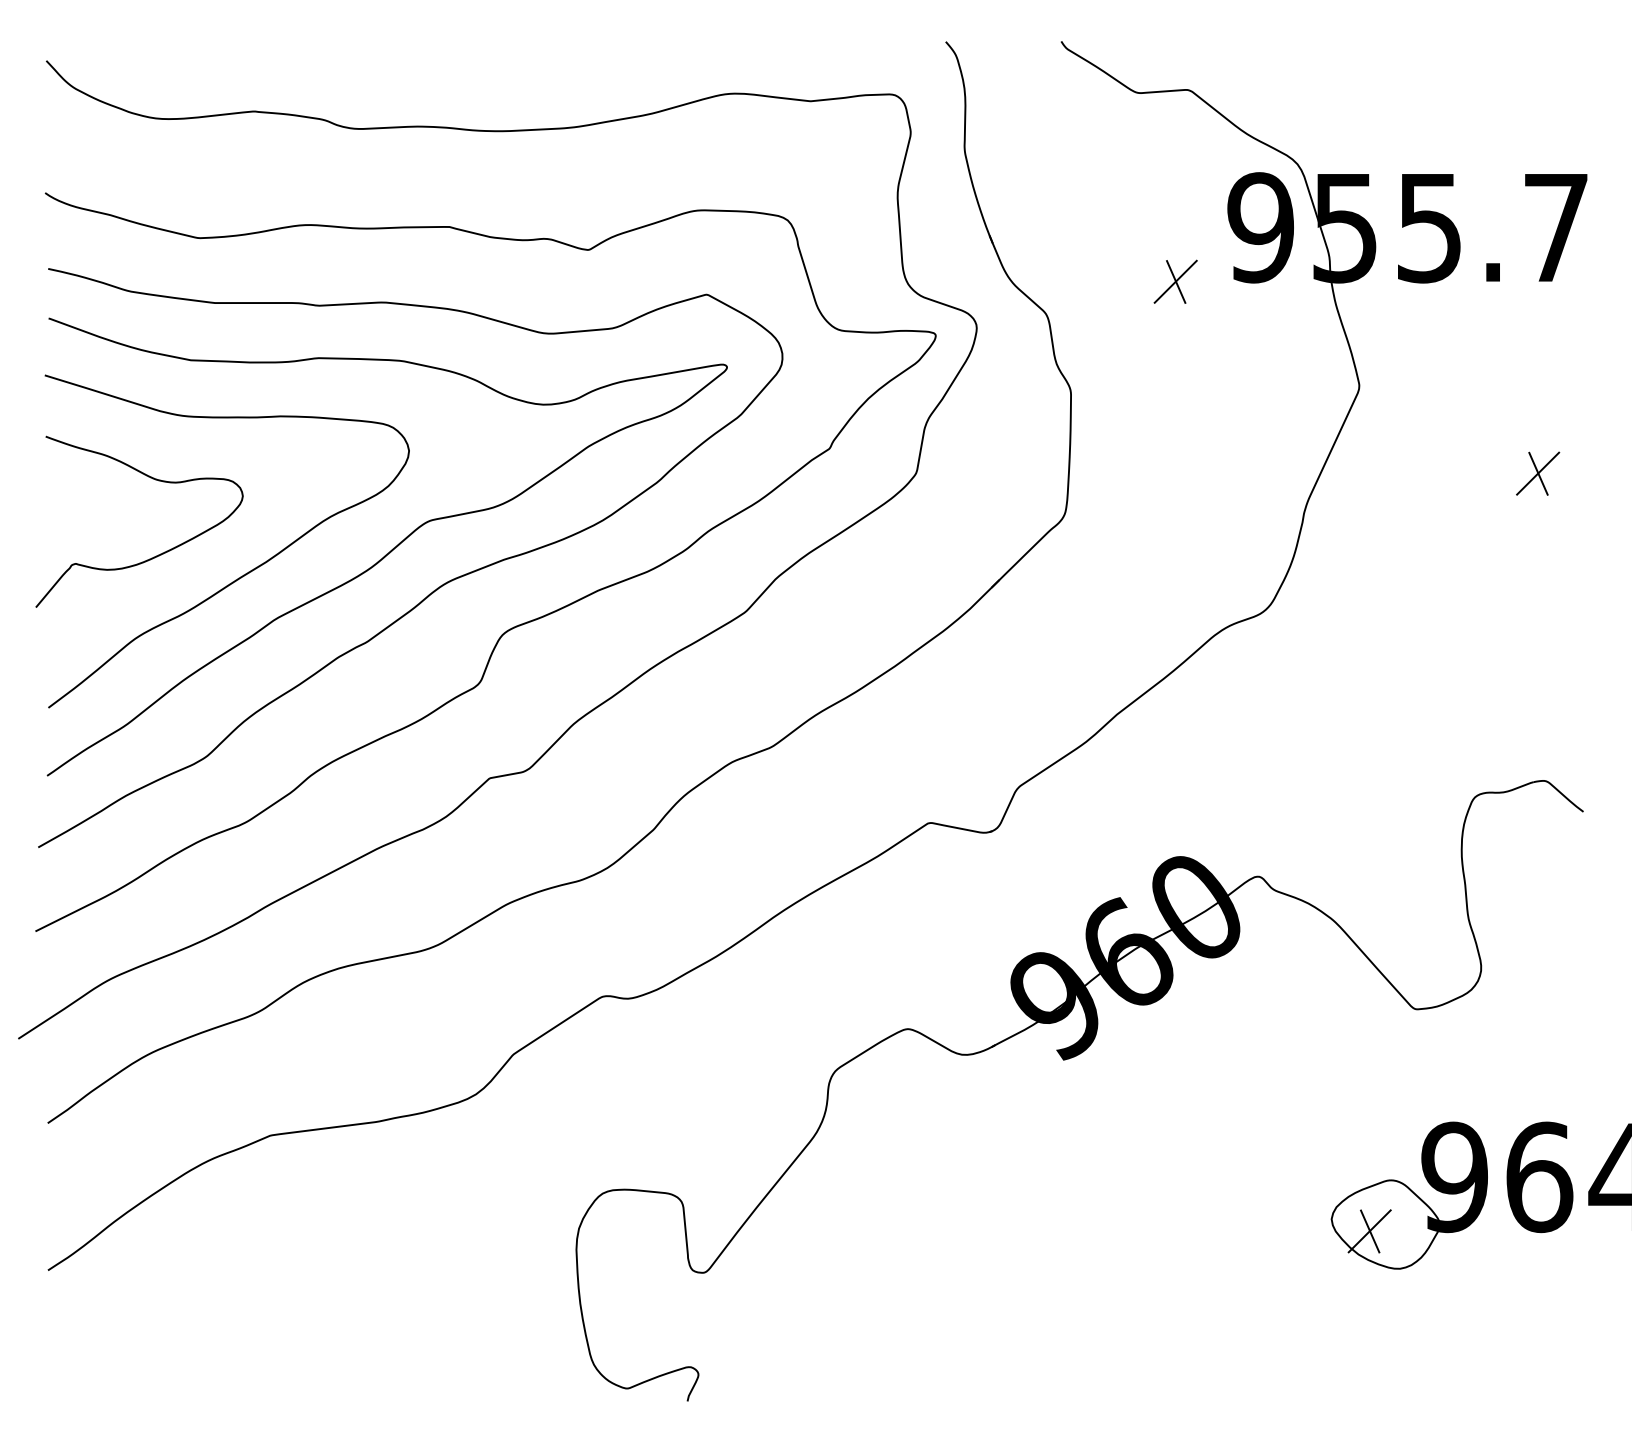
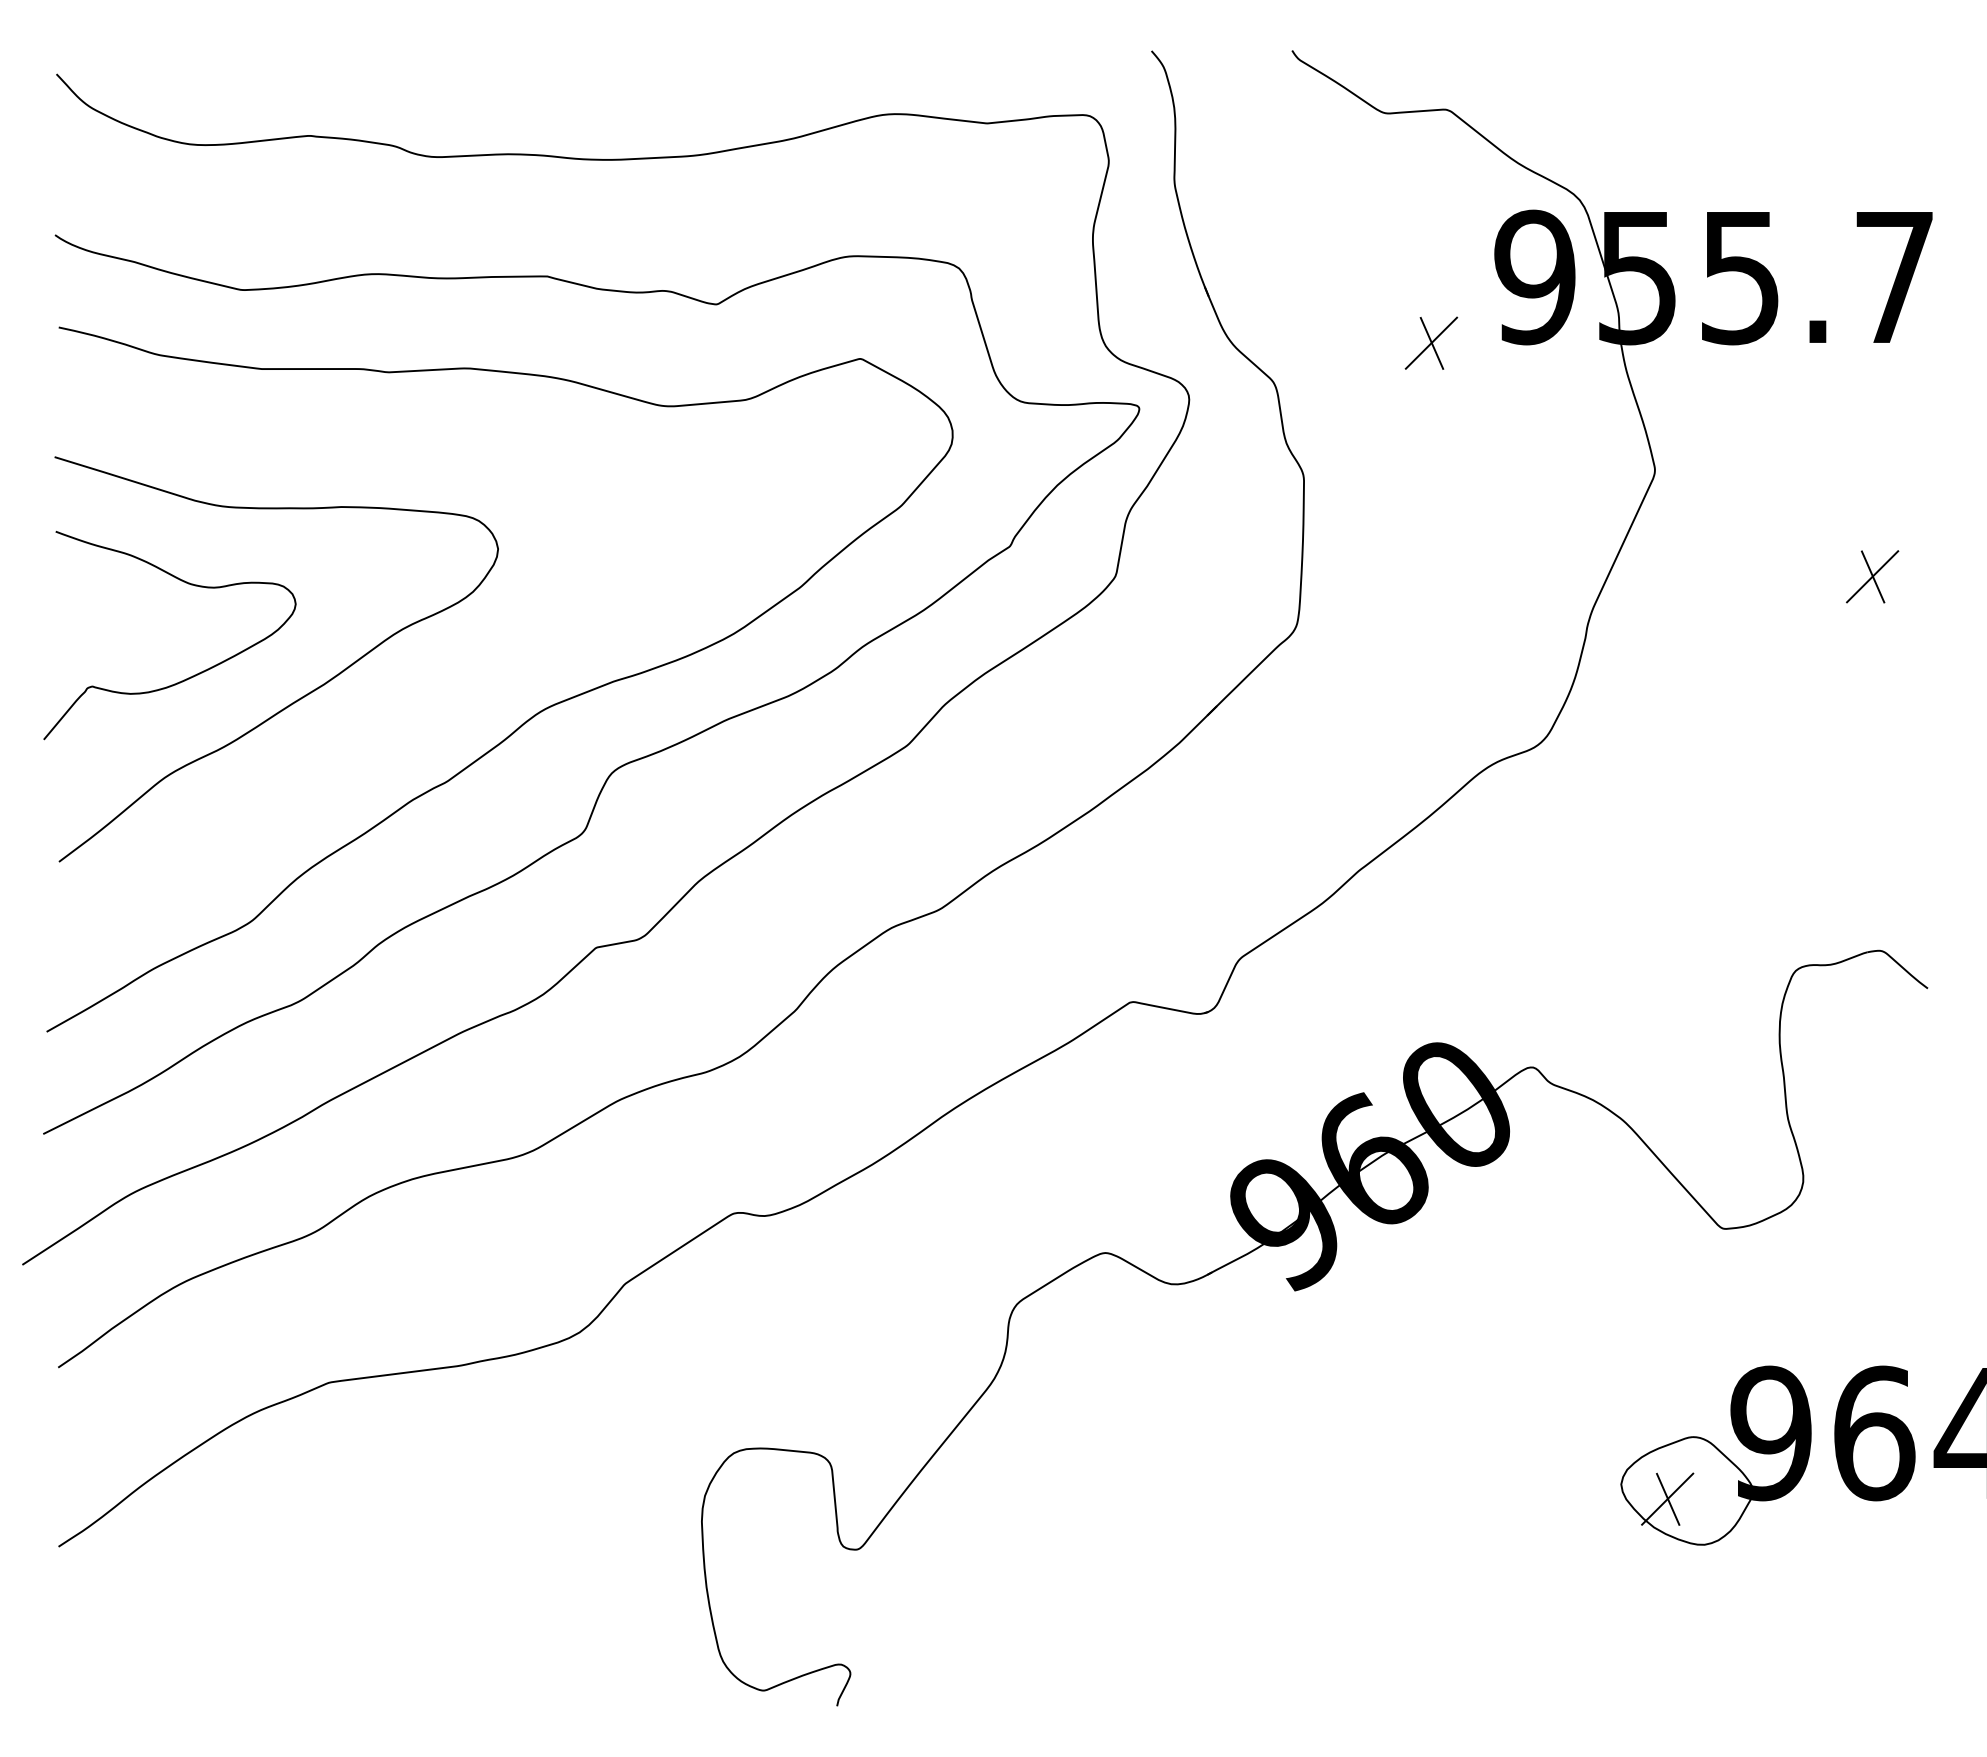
curve: (390, 550) -> (475, 670), removed

